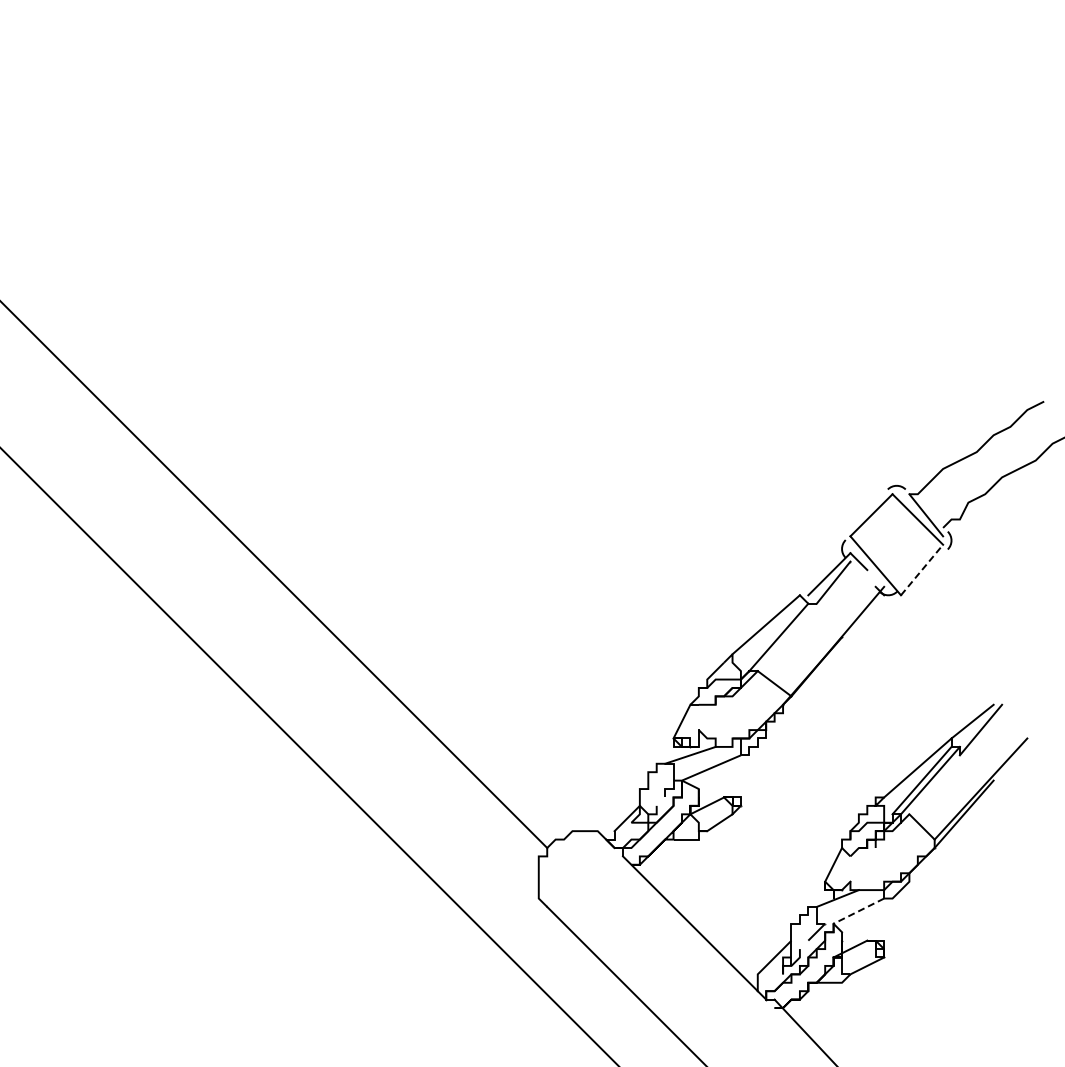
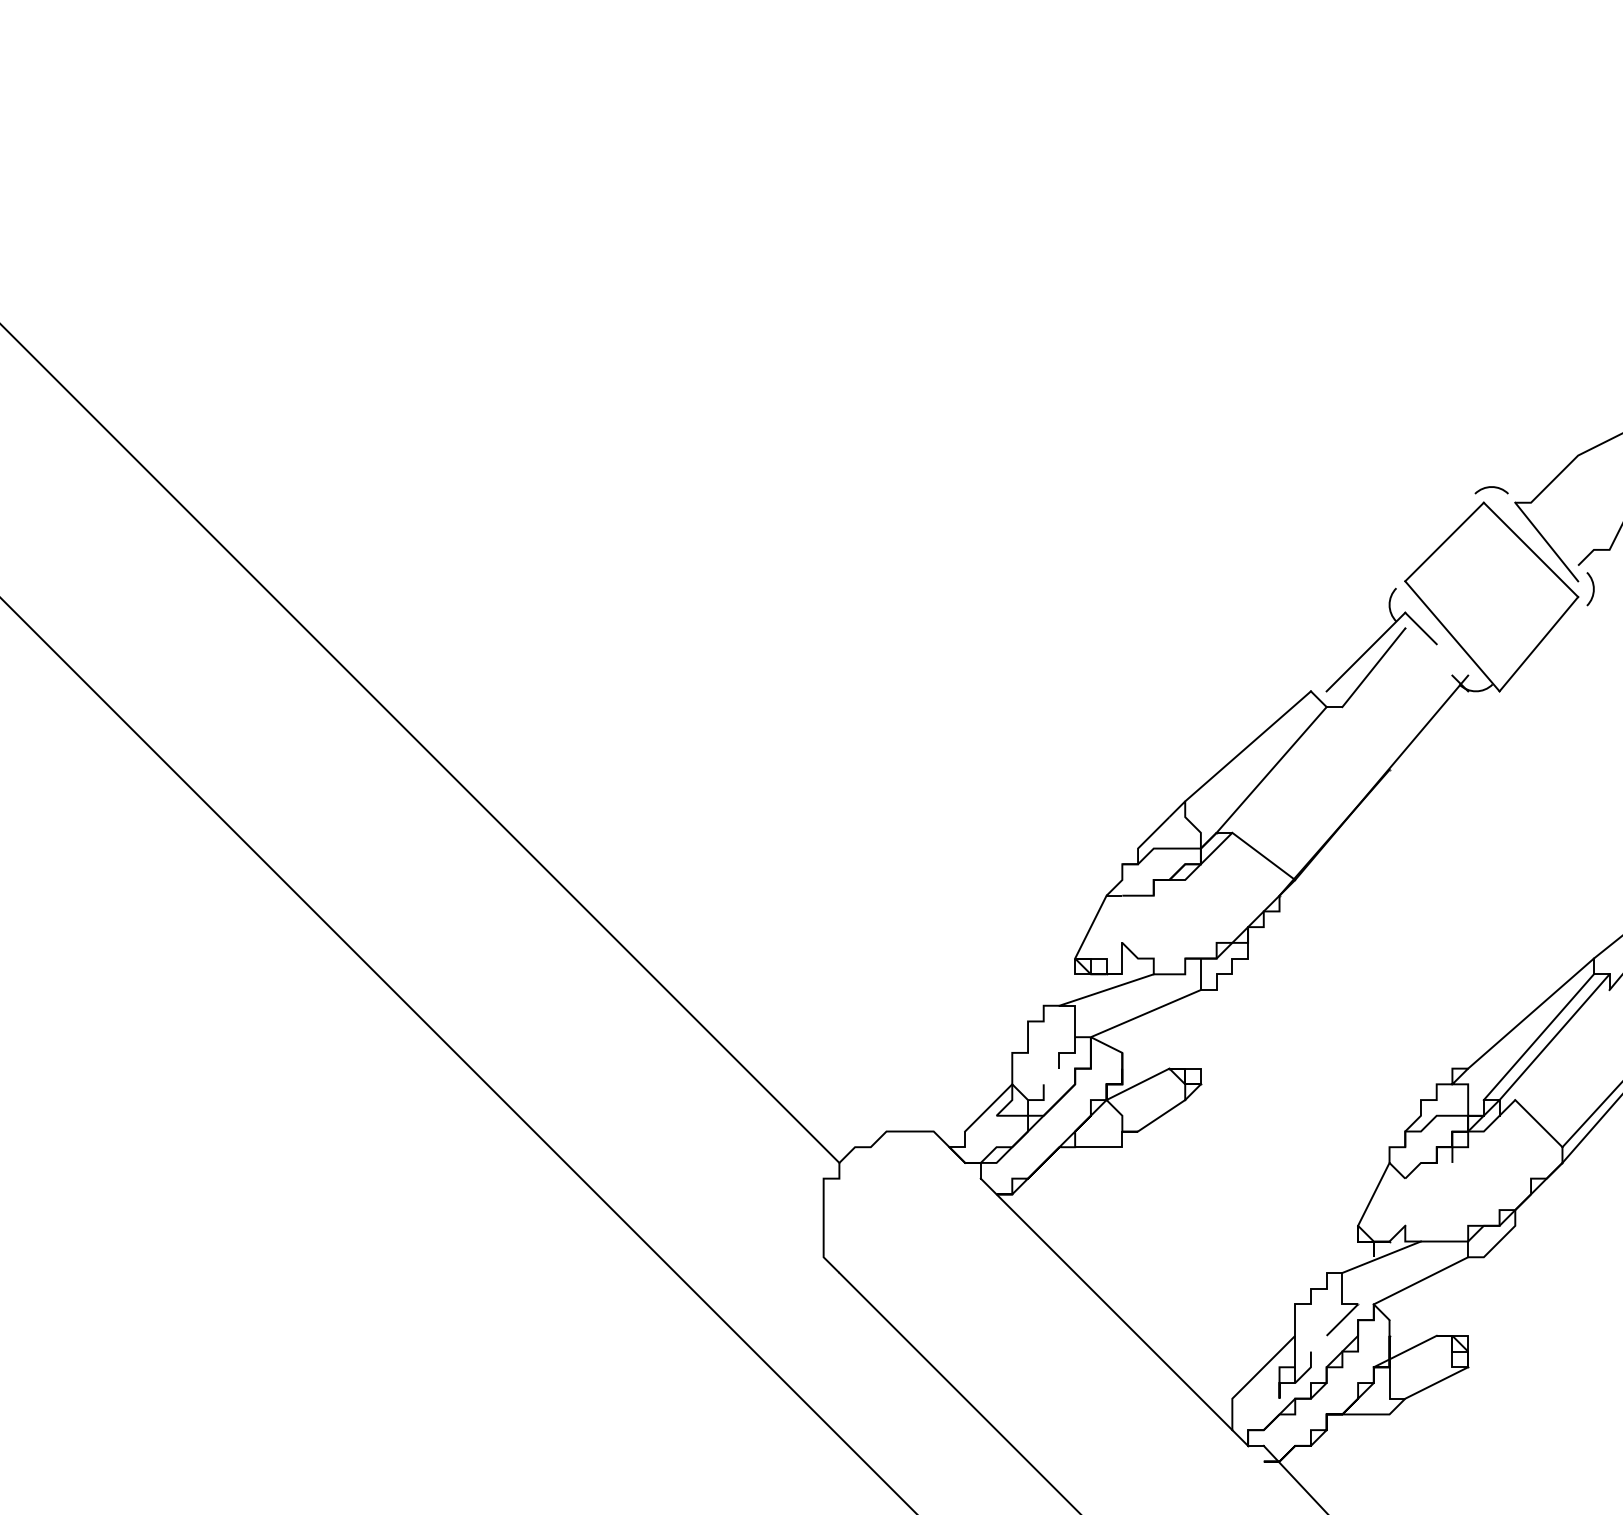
line: (922, 570) -> (1539, 645), dashed -> solid
line: (858, 911) -> (1420, 1281), dashed -> solid

